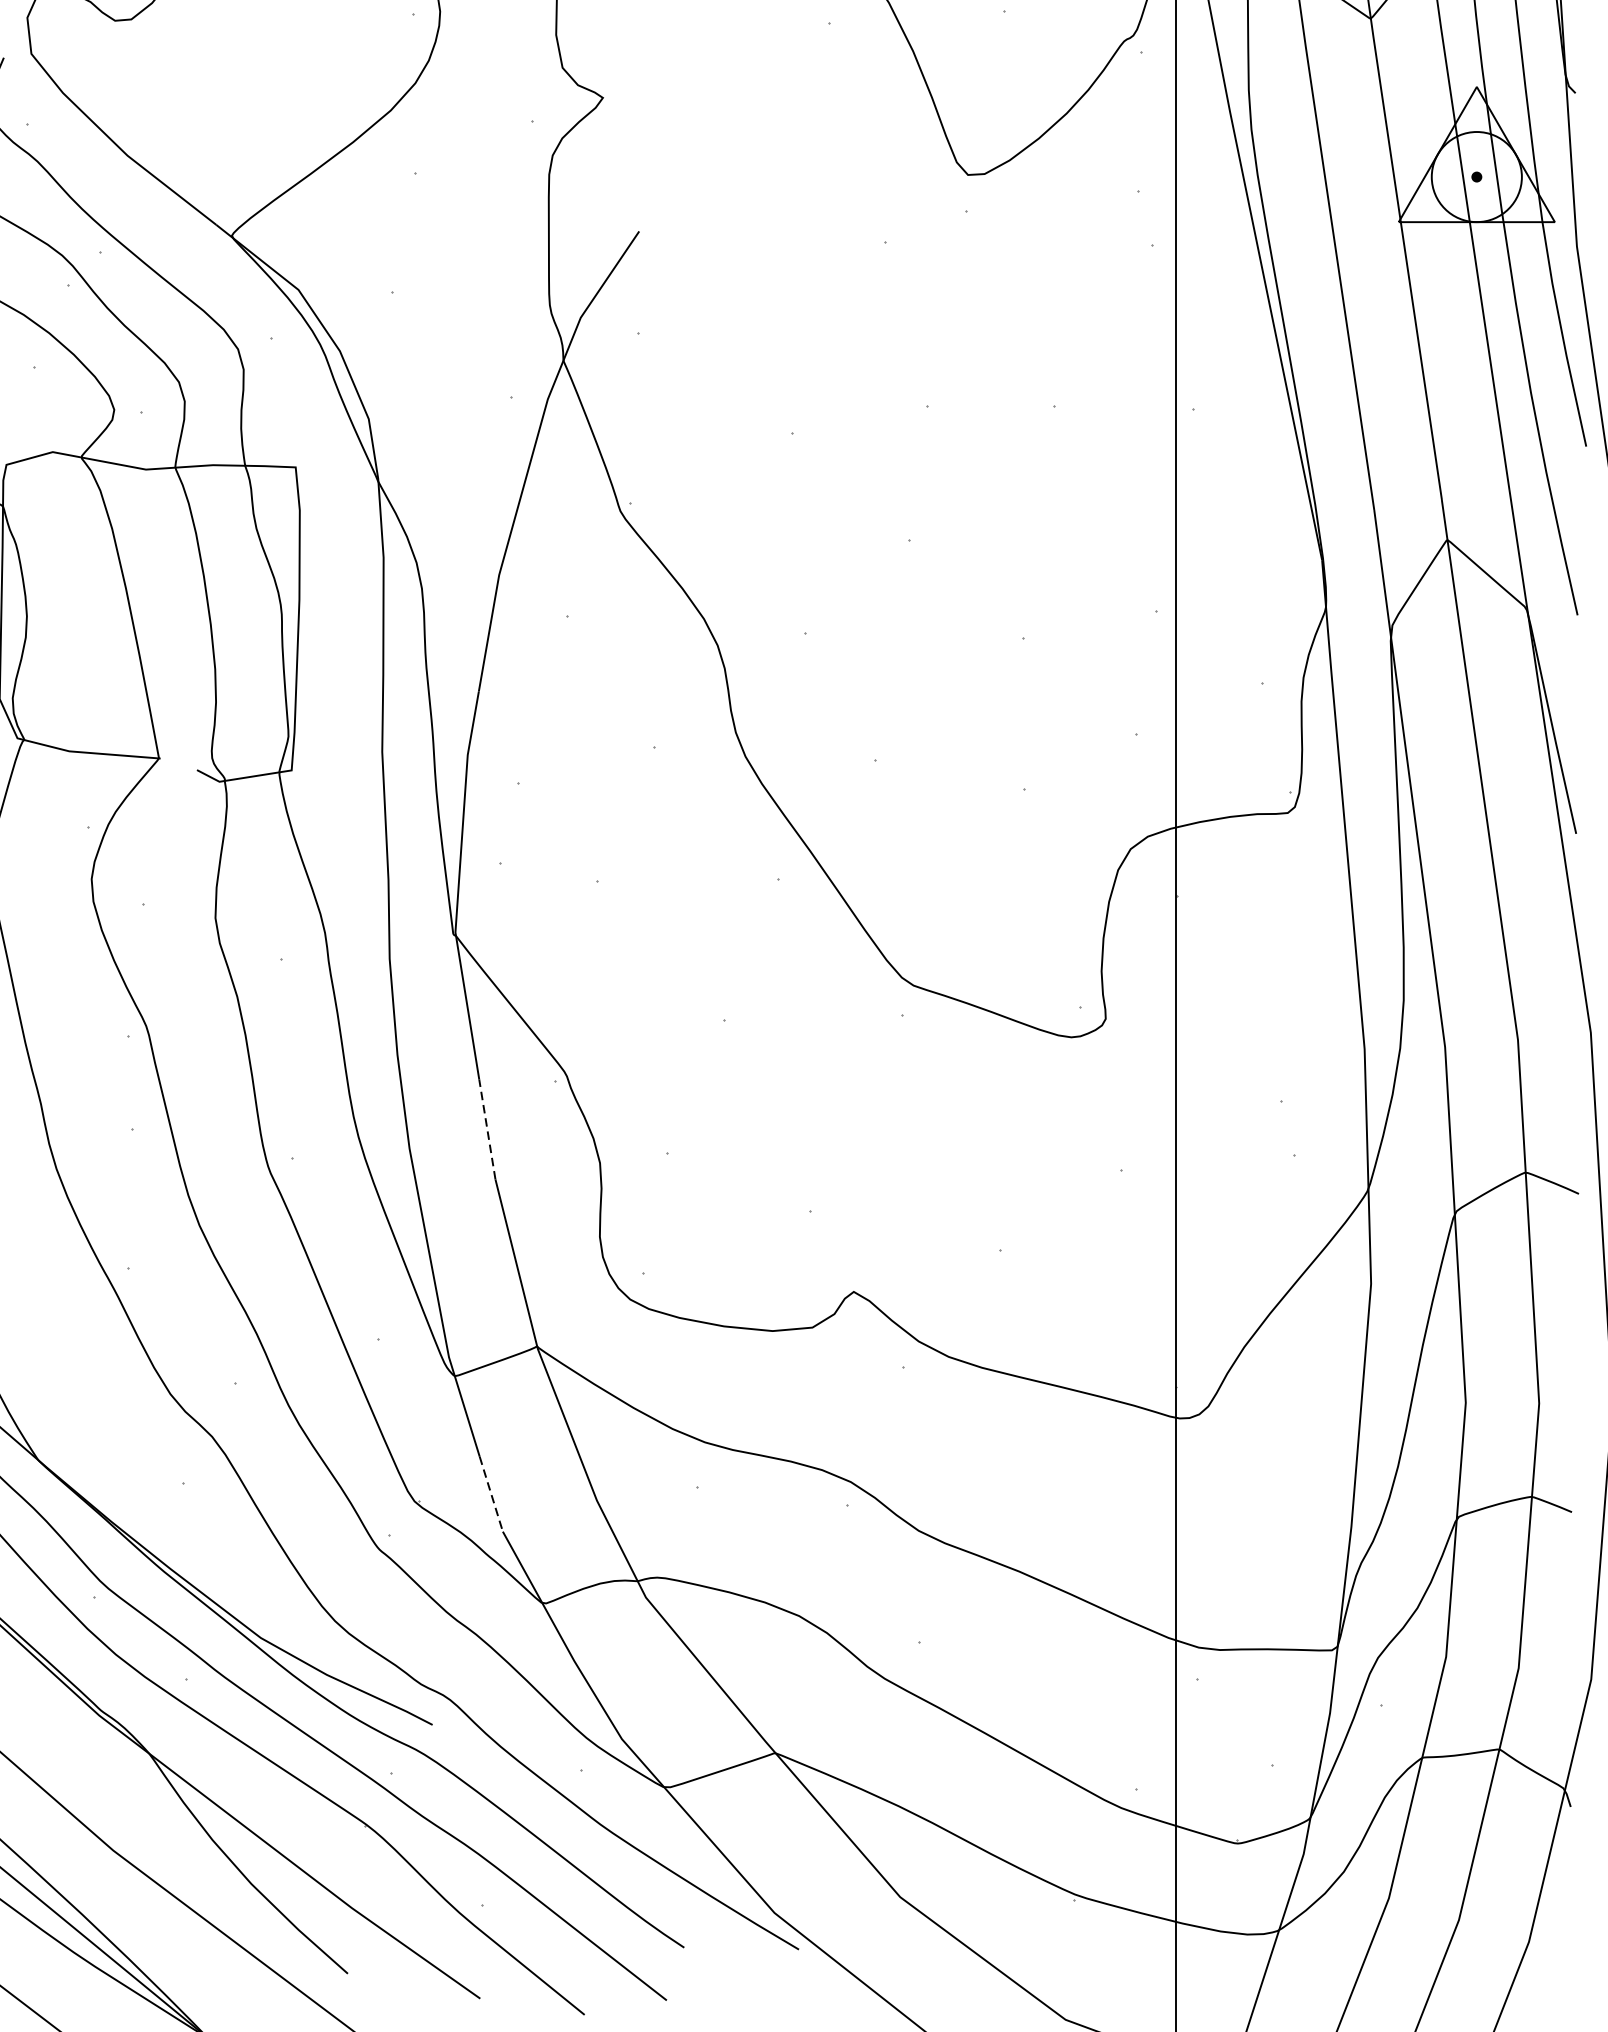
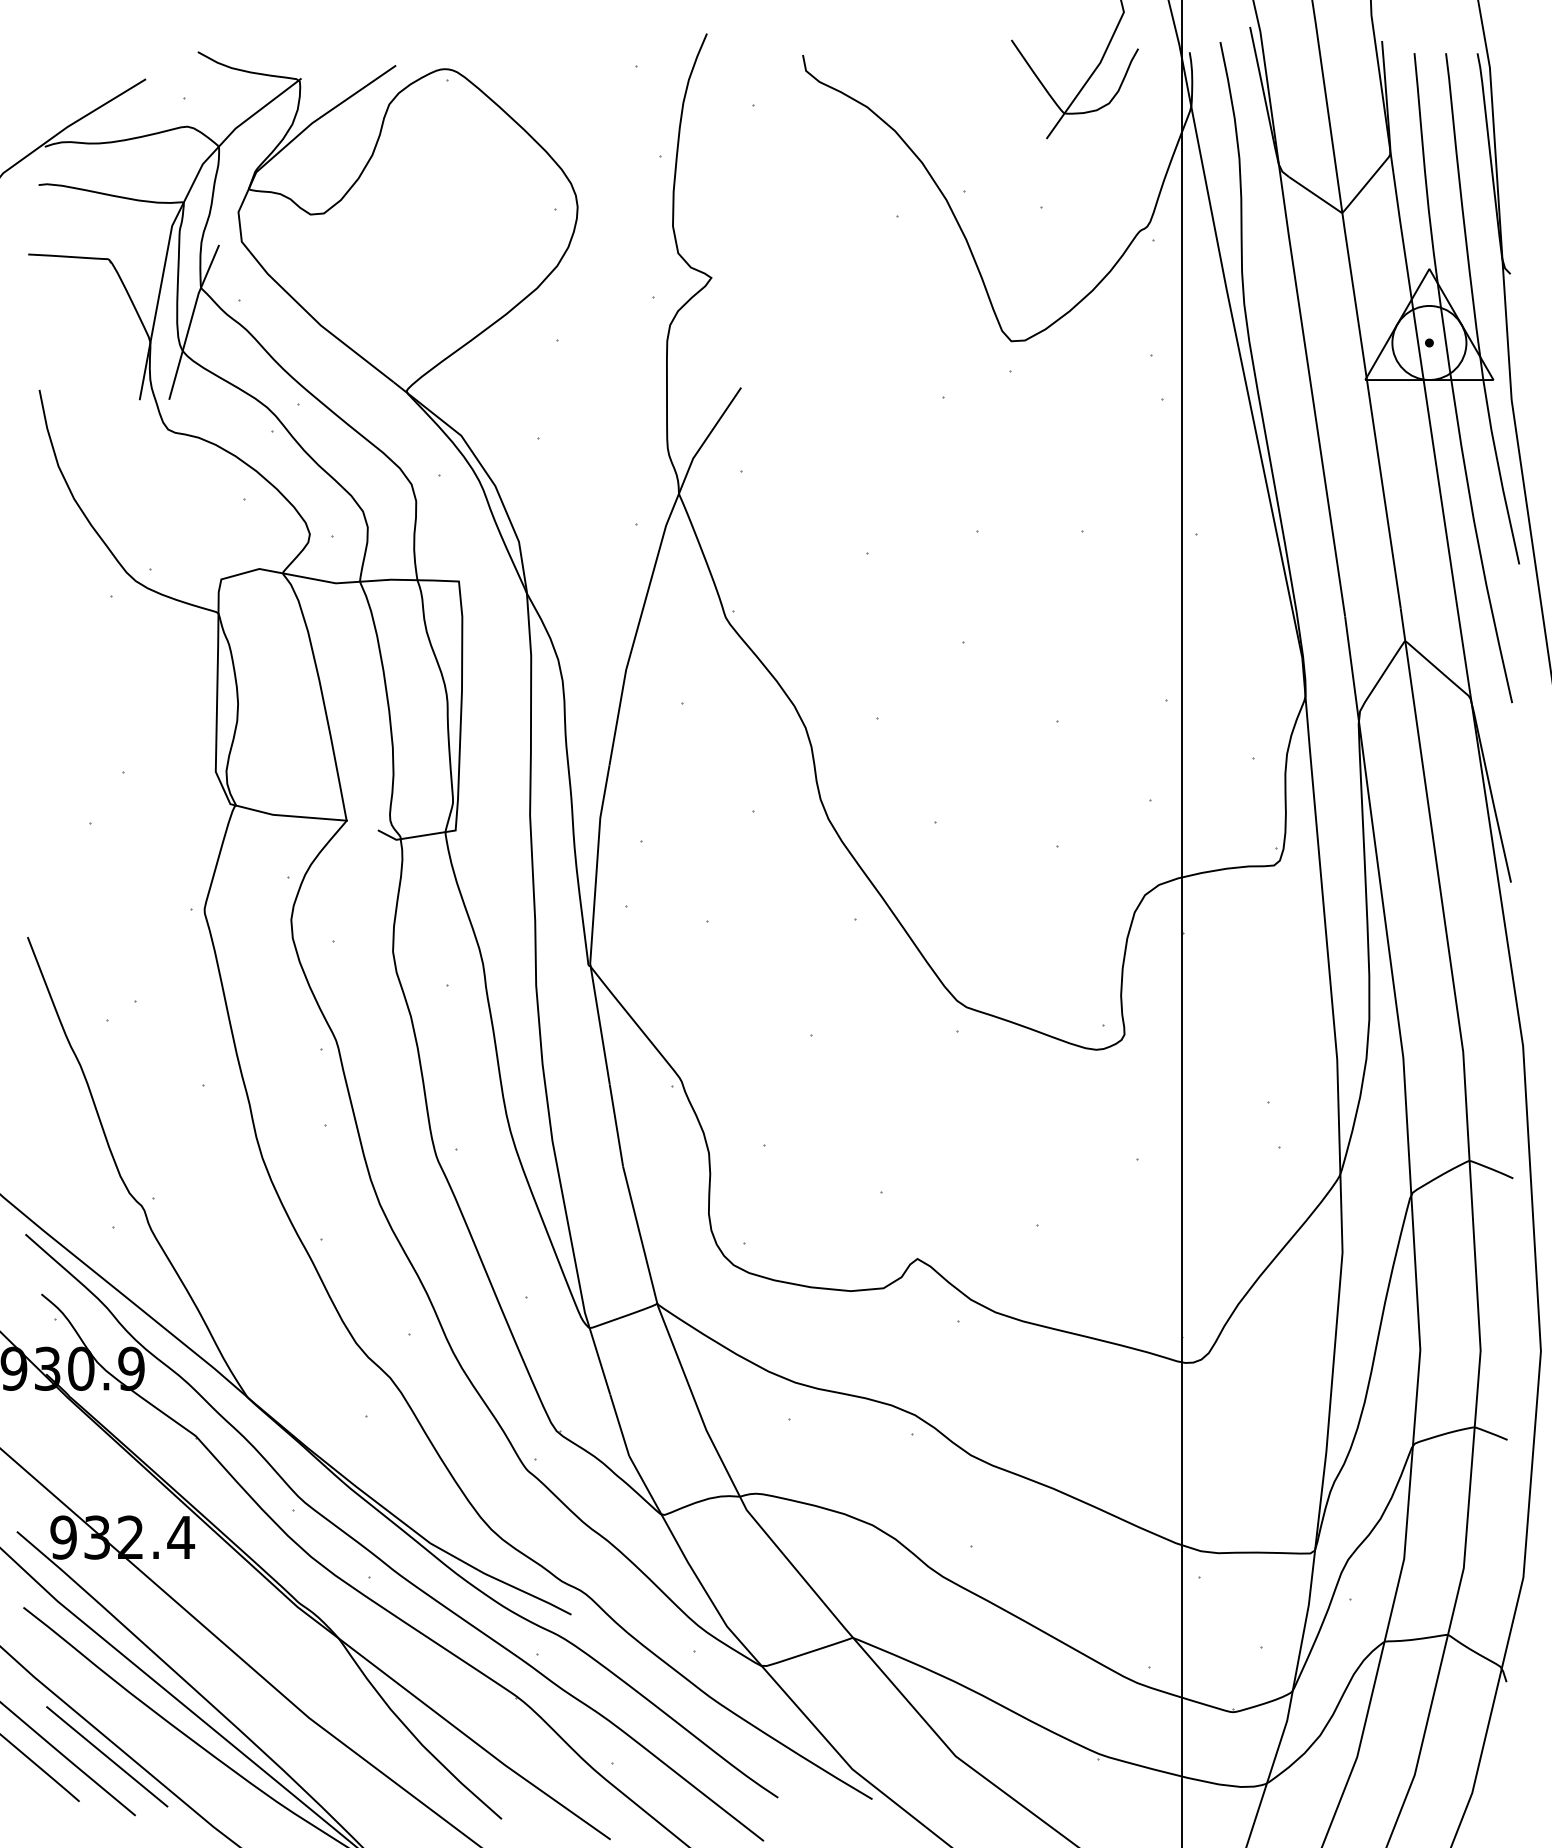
line: (487, 1129) -> (616, 1125), dashed -> solid
line: (491, 1494) -> (619, 1425), dashed -> solid

